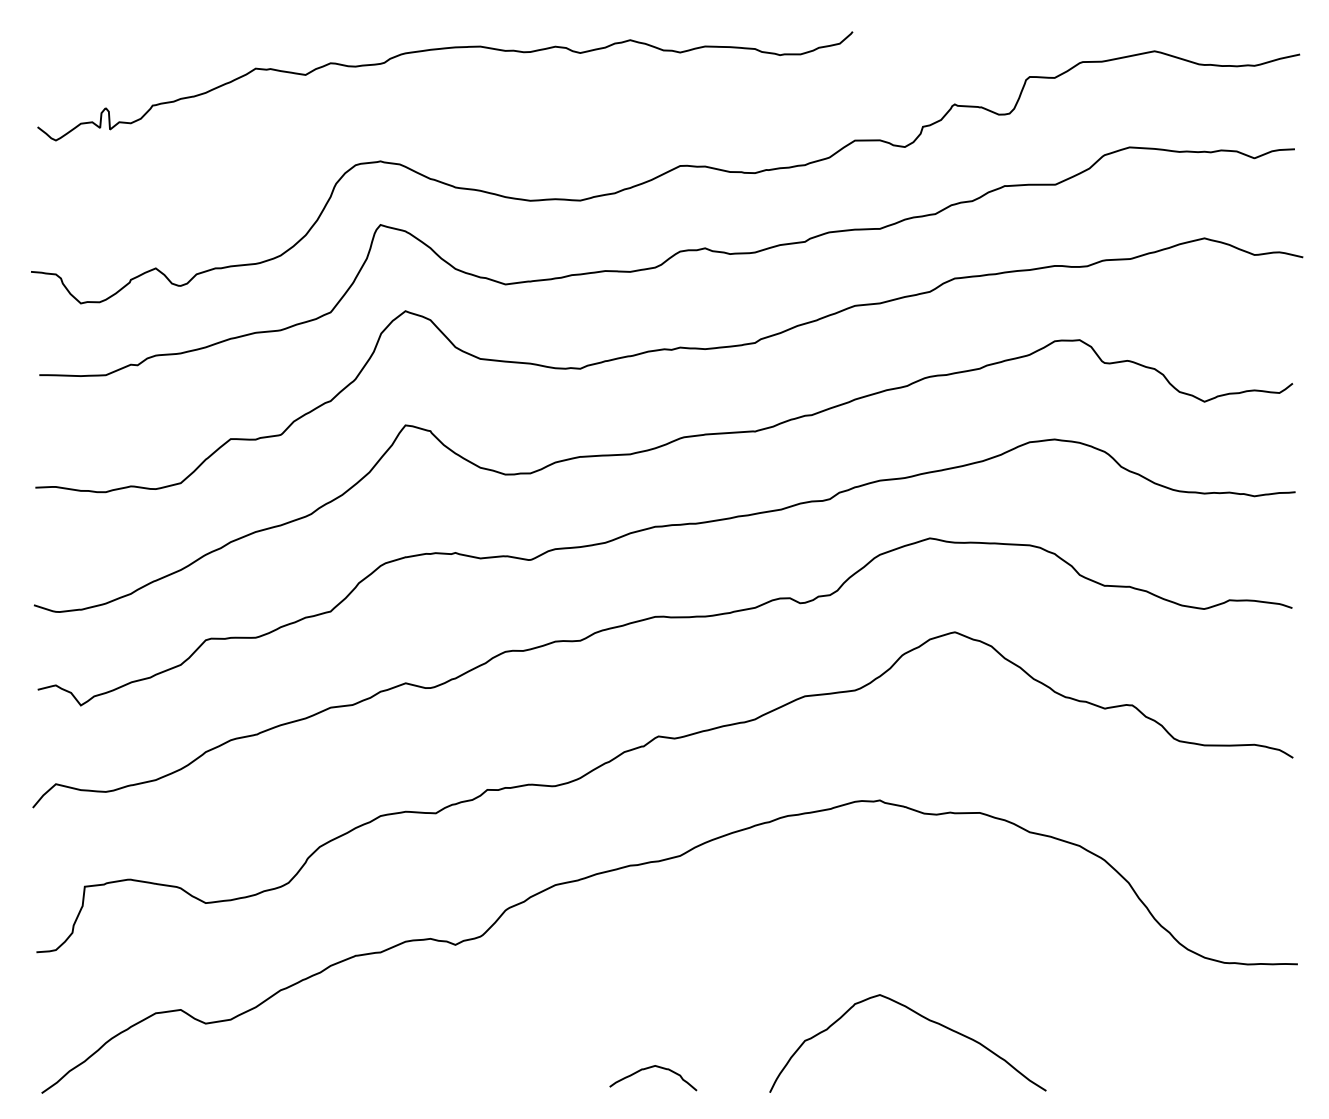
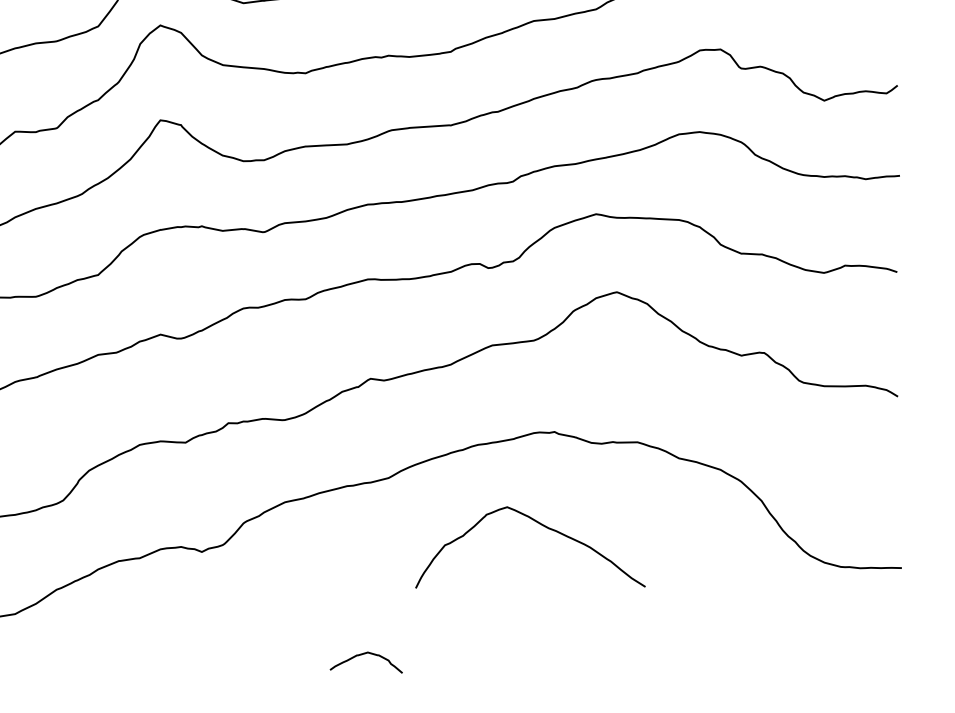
curve: (920, 1016) -> (540, 525), moved

